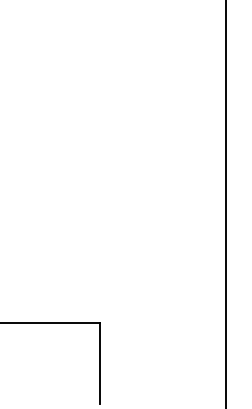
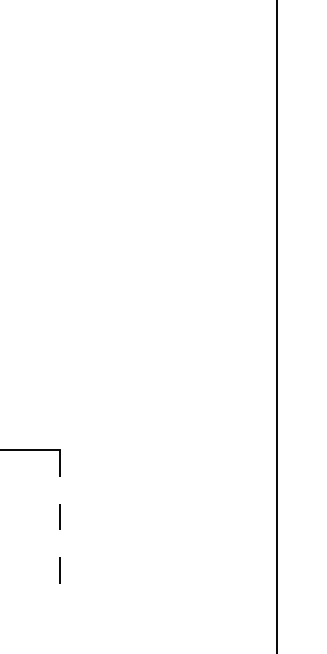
line: (100, 363) -> (60, 520), solid -> dashed

